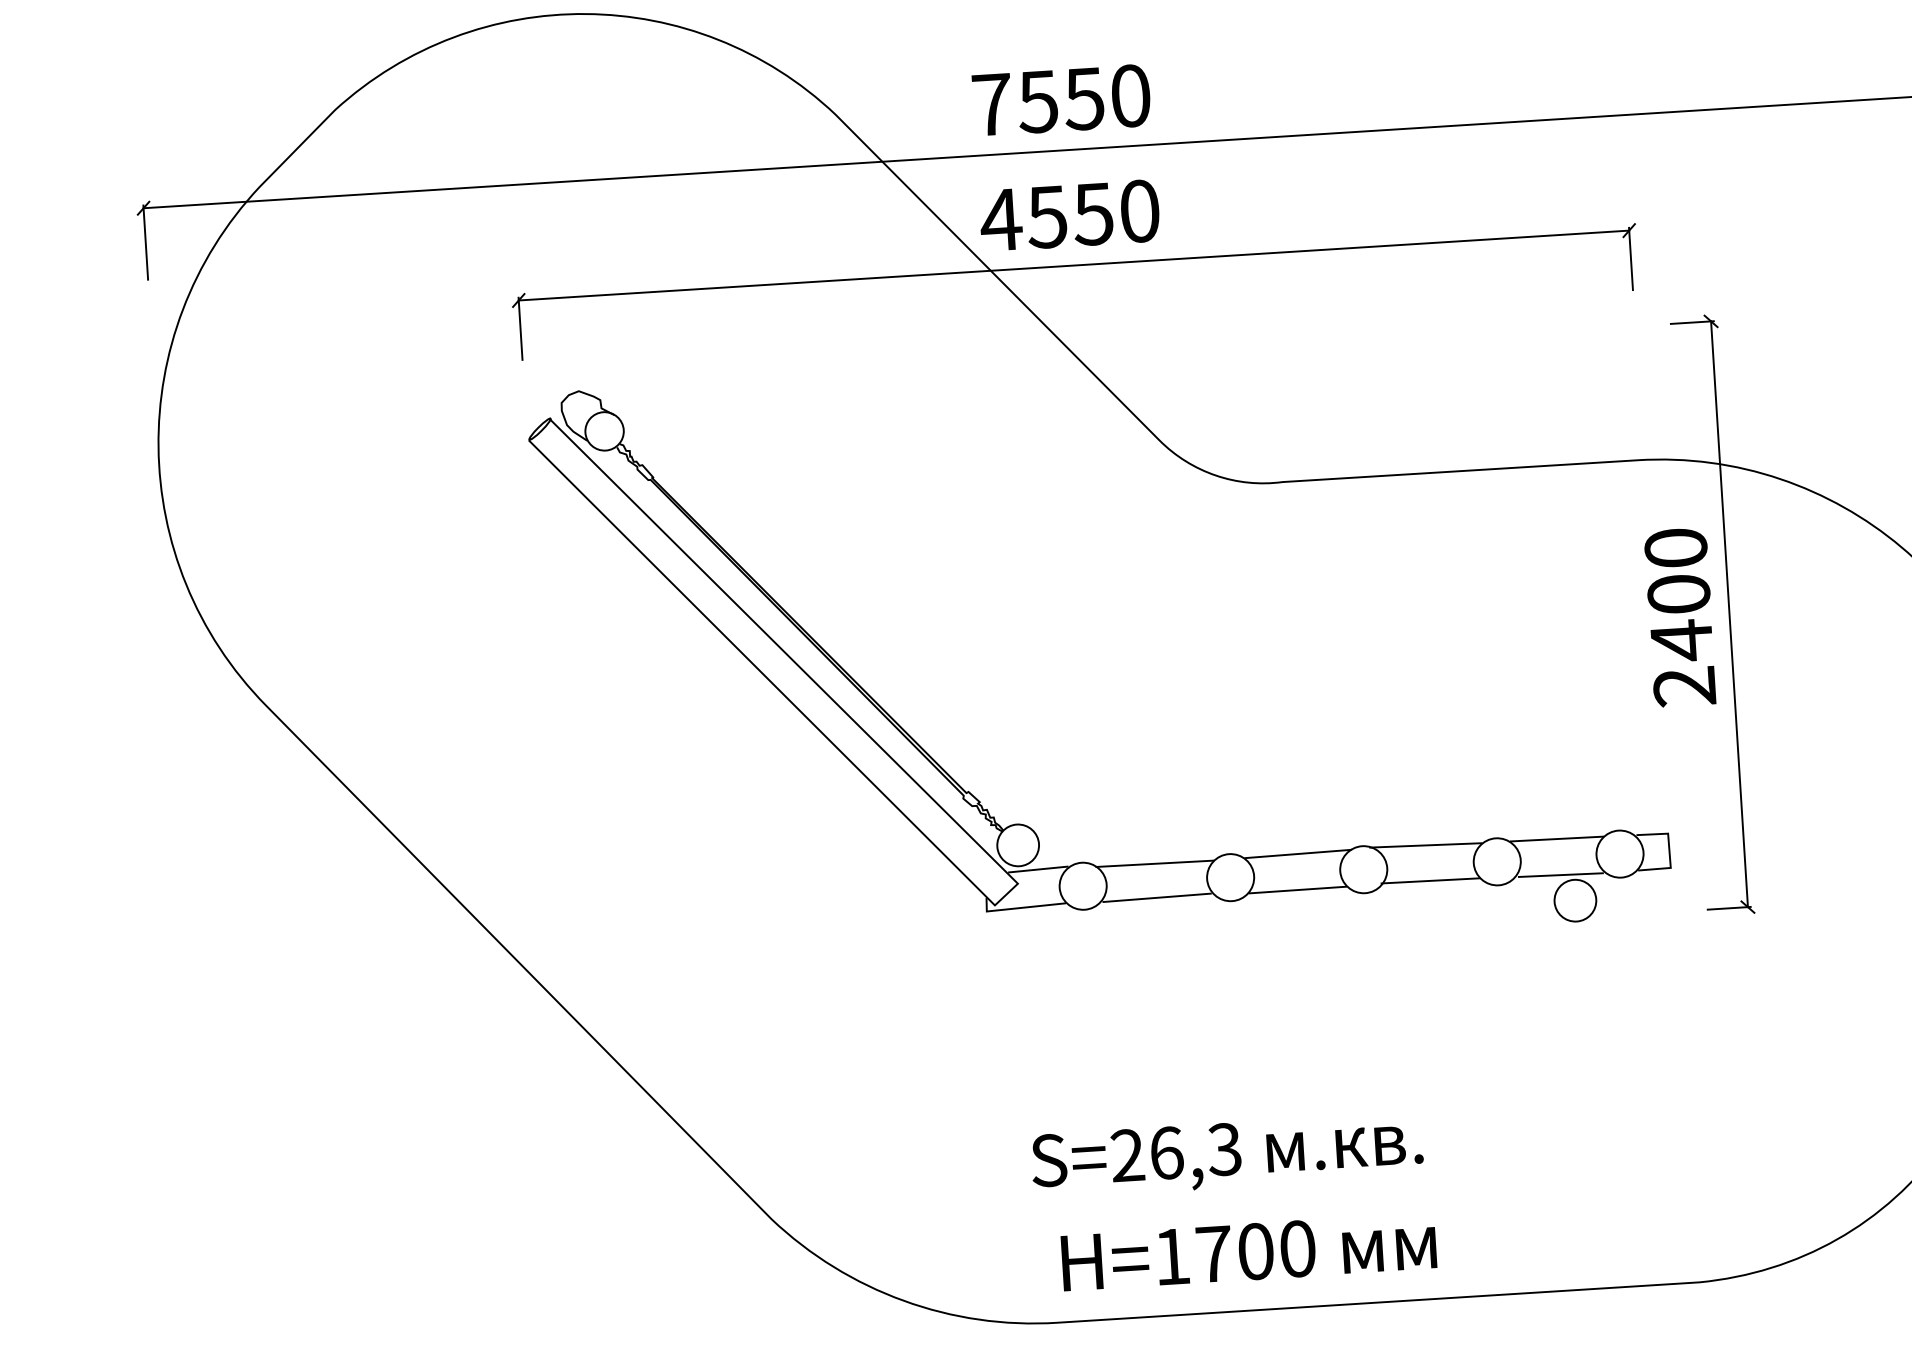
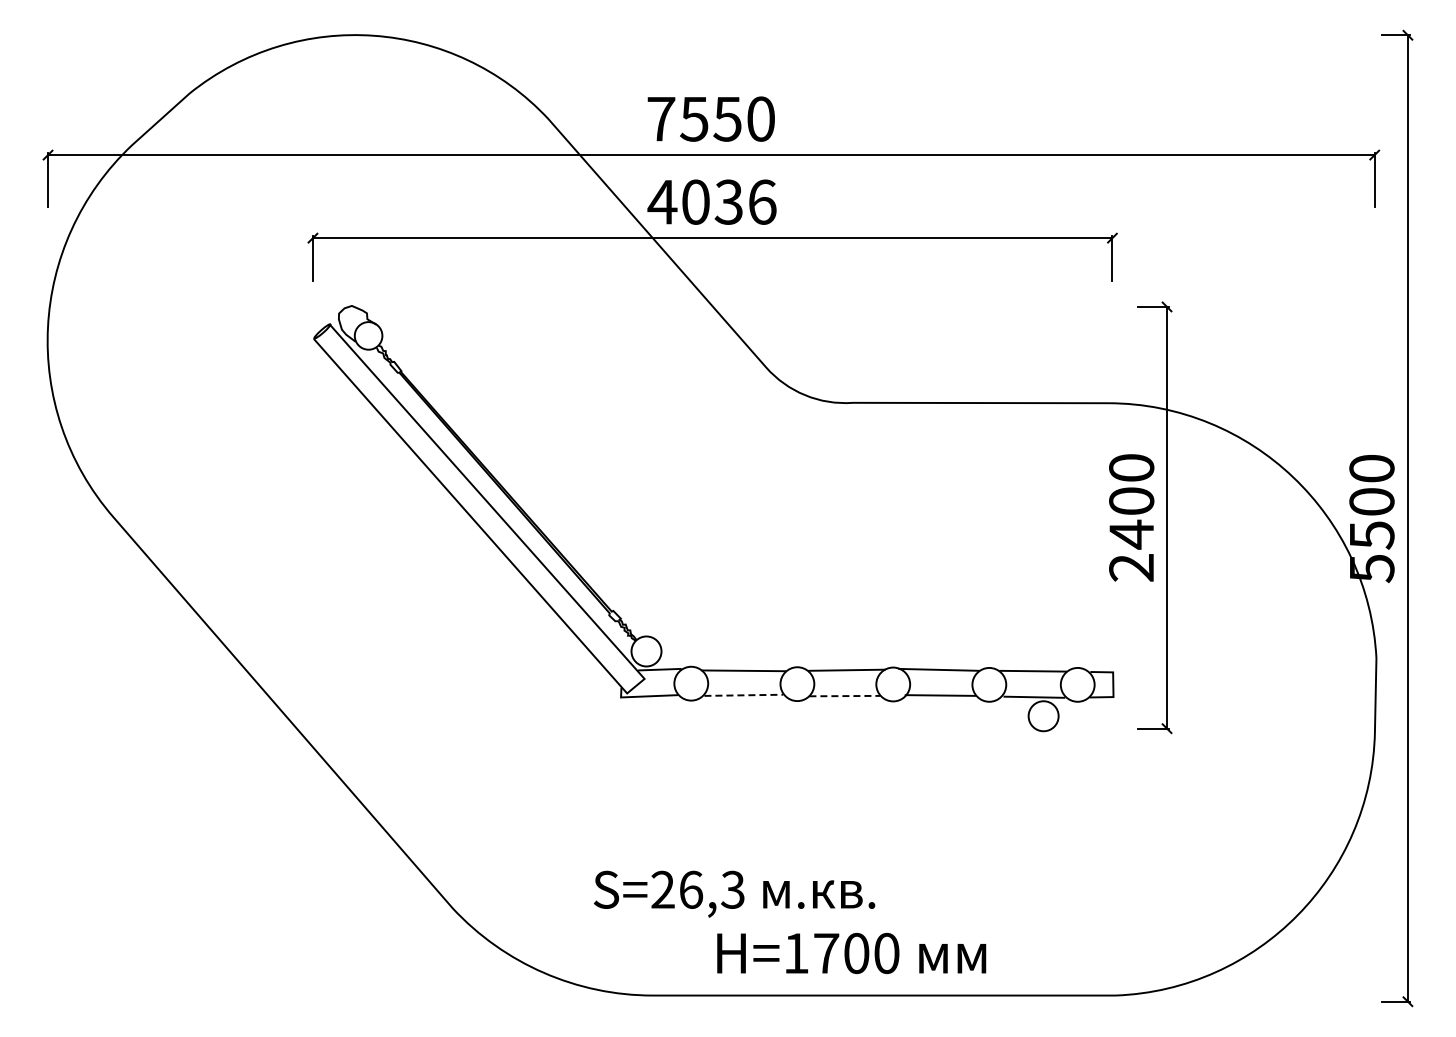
text: (1092, 213) -> (728, 201), 4550 -> 4036
line: (1297, 890) -> (844, 696), solid -> dashed
line: (1158, 897) -> (744, 695), solid -> dashed
text: (1227, 1154) -> (734, 893), moved
text: (1248, 1252) -> (851, 953), moved

